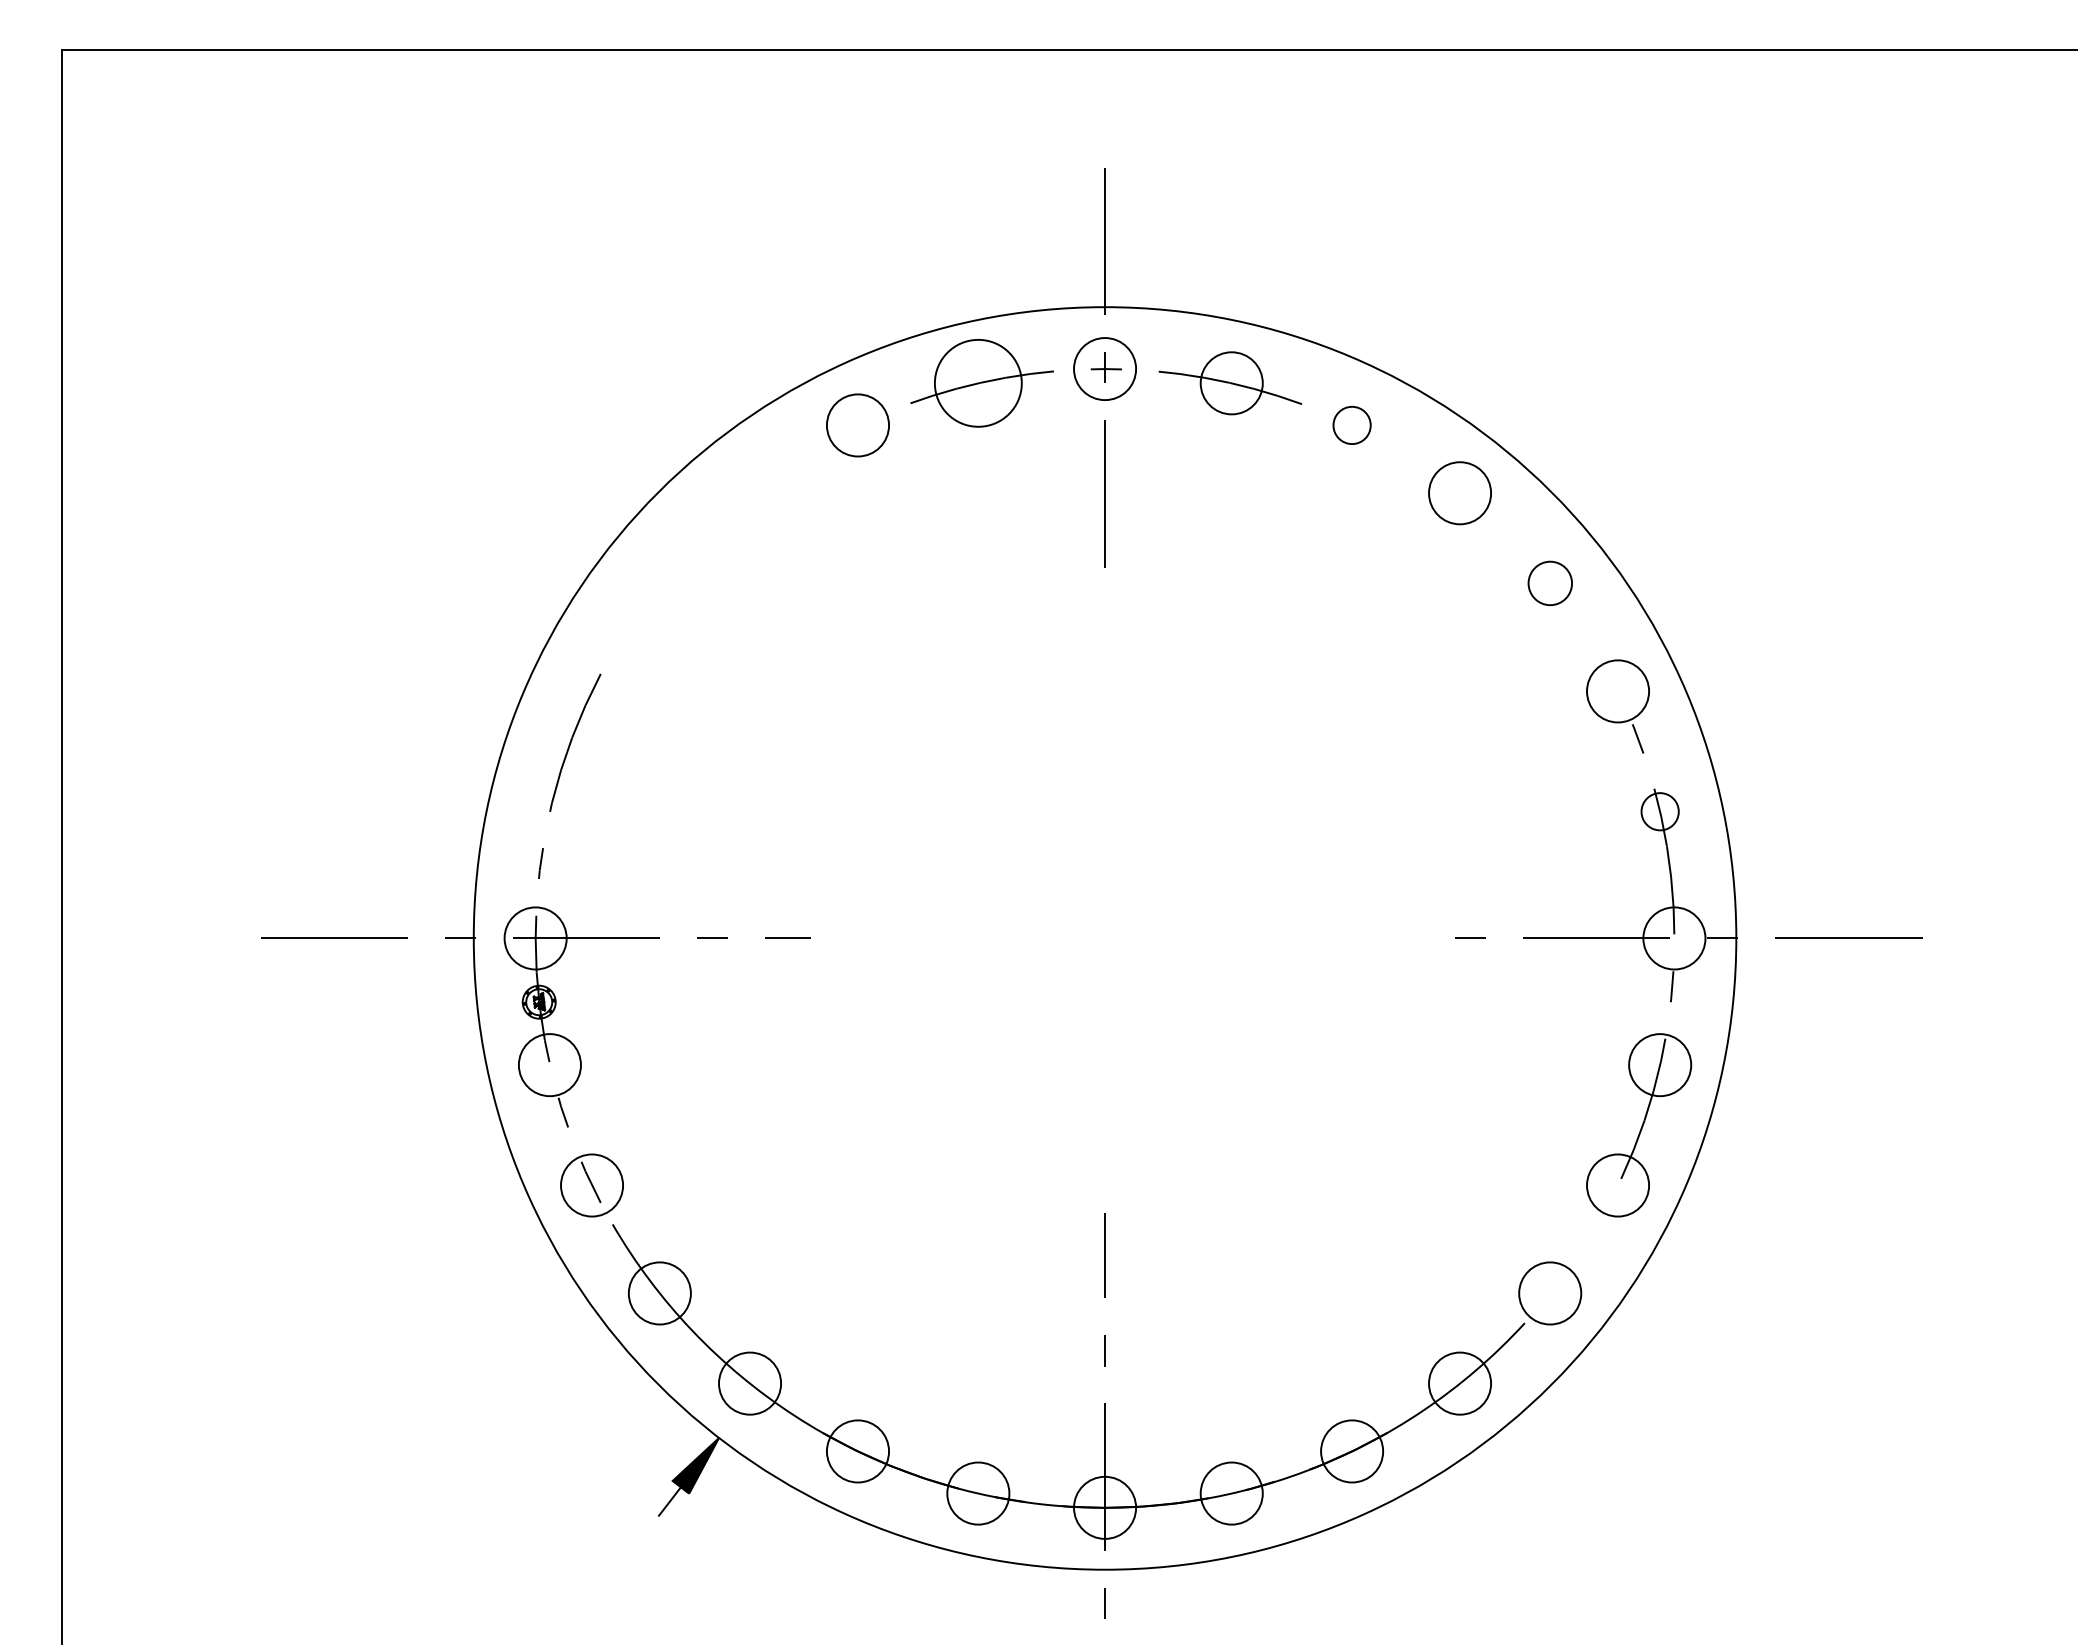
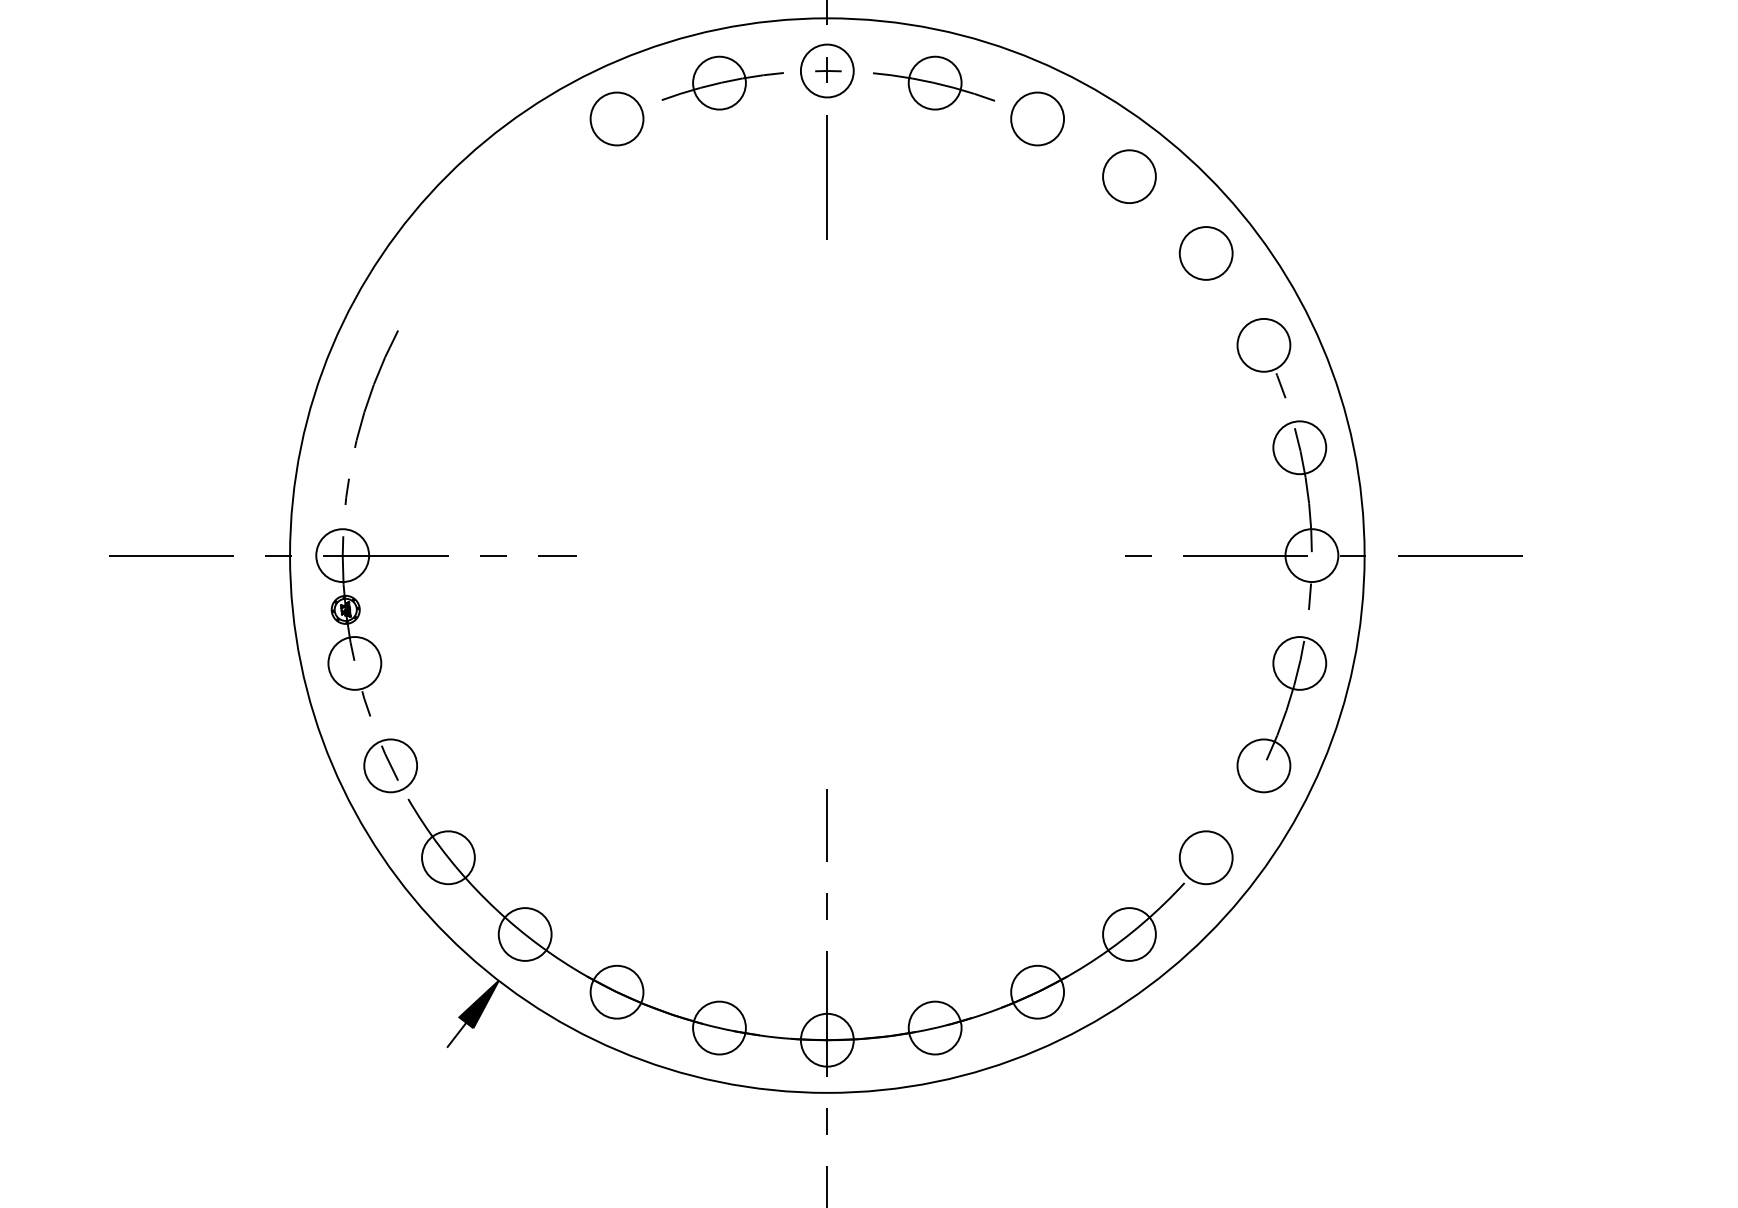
circle: (978, 383) -> (719, 83), size x0.71
circle: (1352, 425) -> (1037, 119), size x1.67
circle: (1550, 583) -> (1206, 253), size x1.43
circle: (1660, 811) -> (1300, 447), size x1.67

